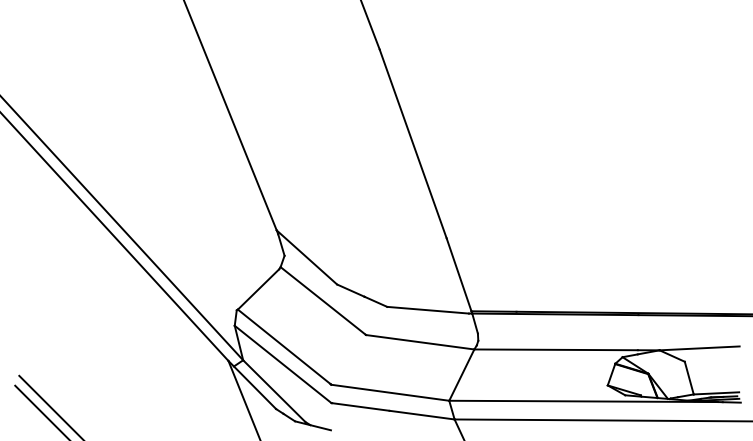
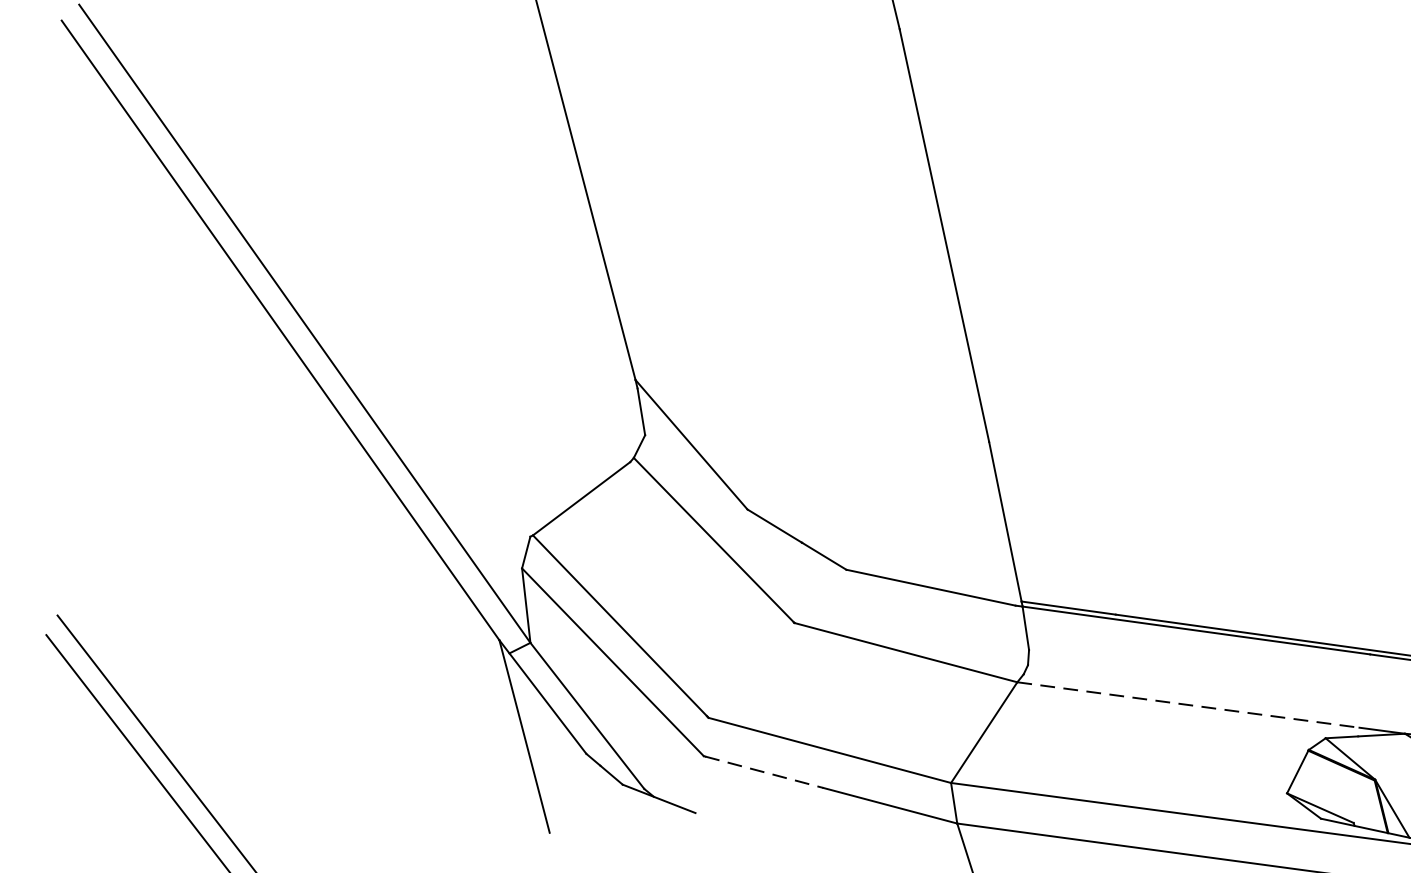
line: (556, 349) -> (1189, 704), solid -> dashed
line: (360, 406) -> (763, 771), solid -> dashed

